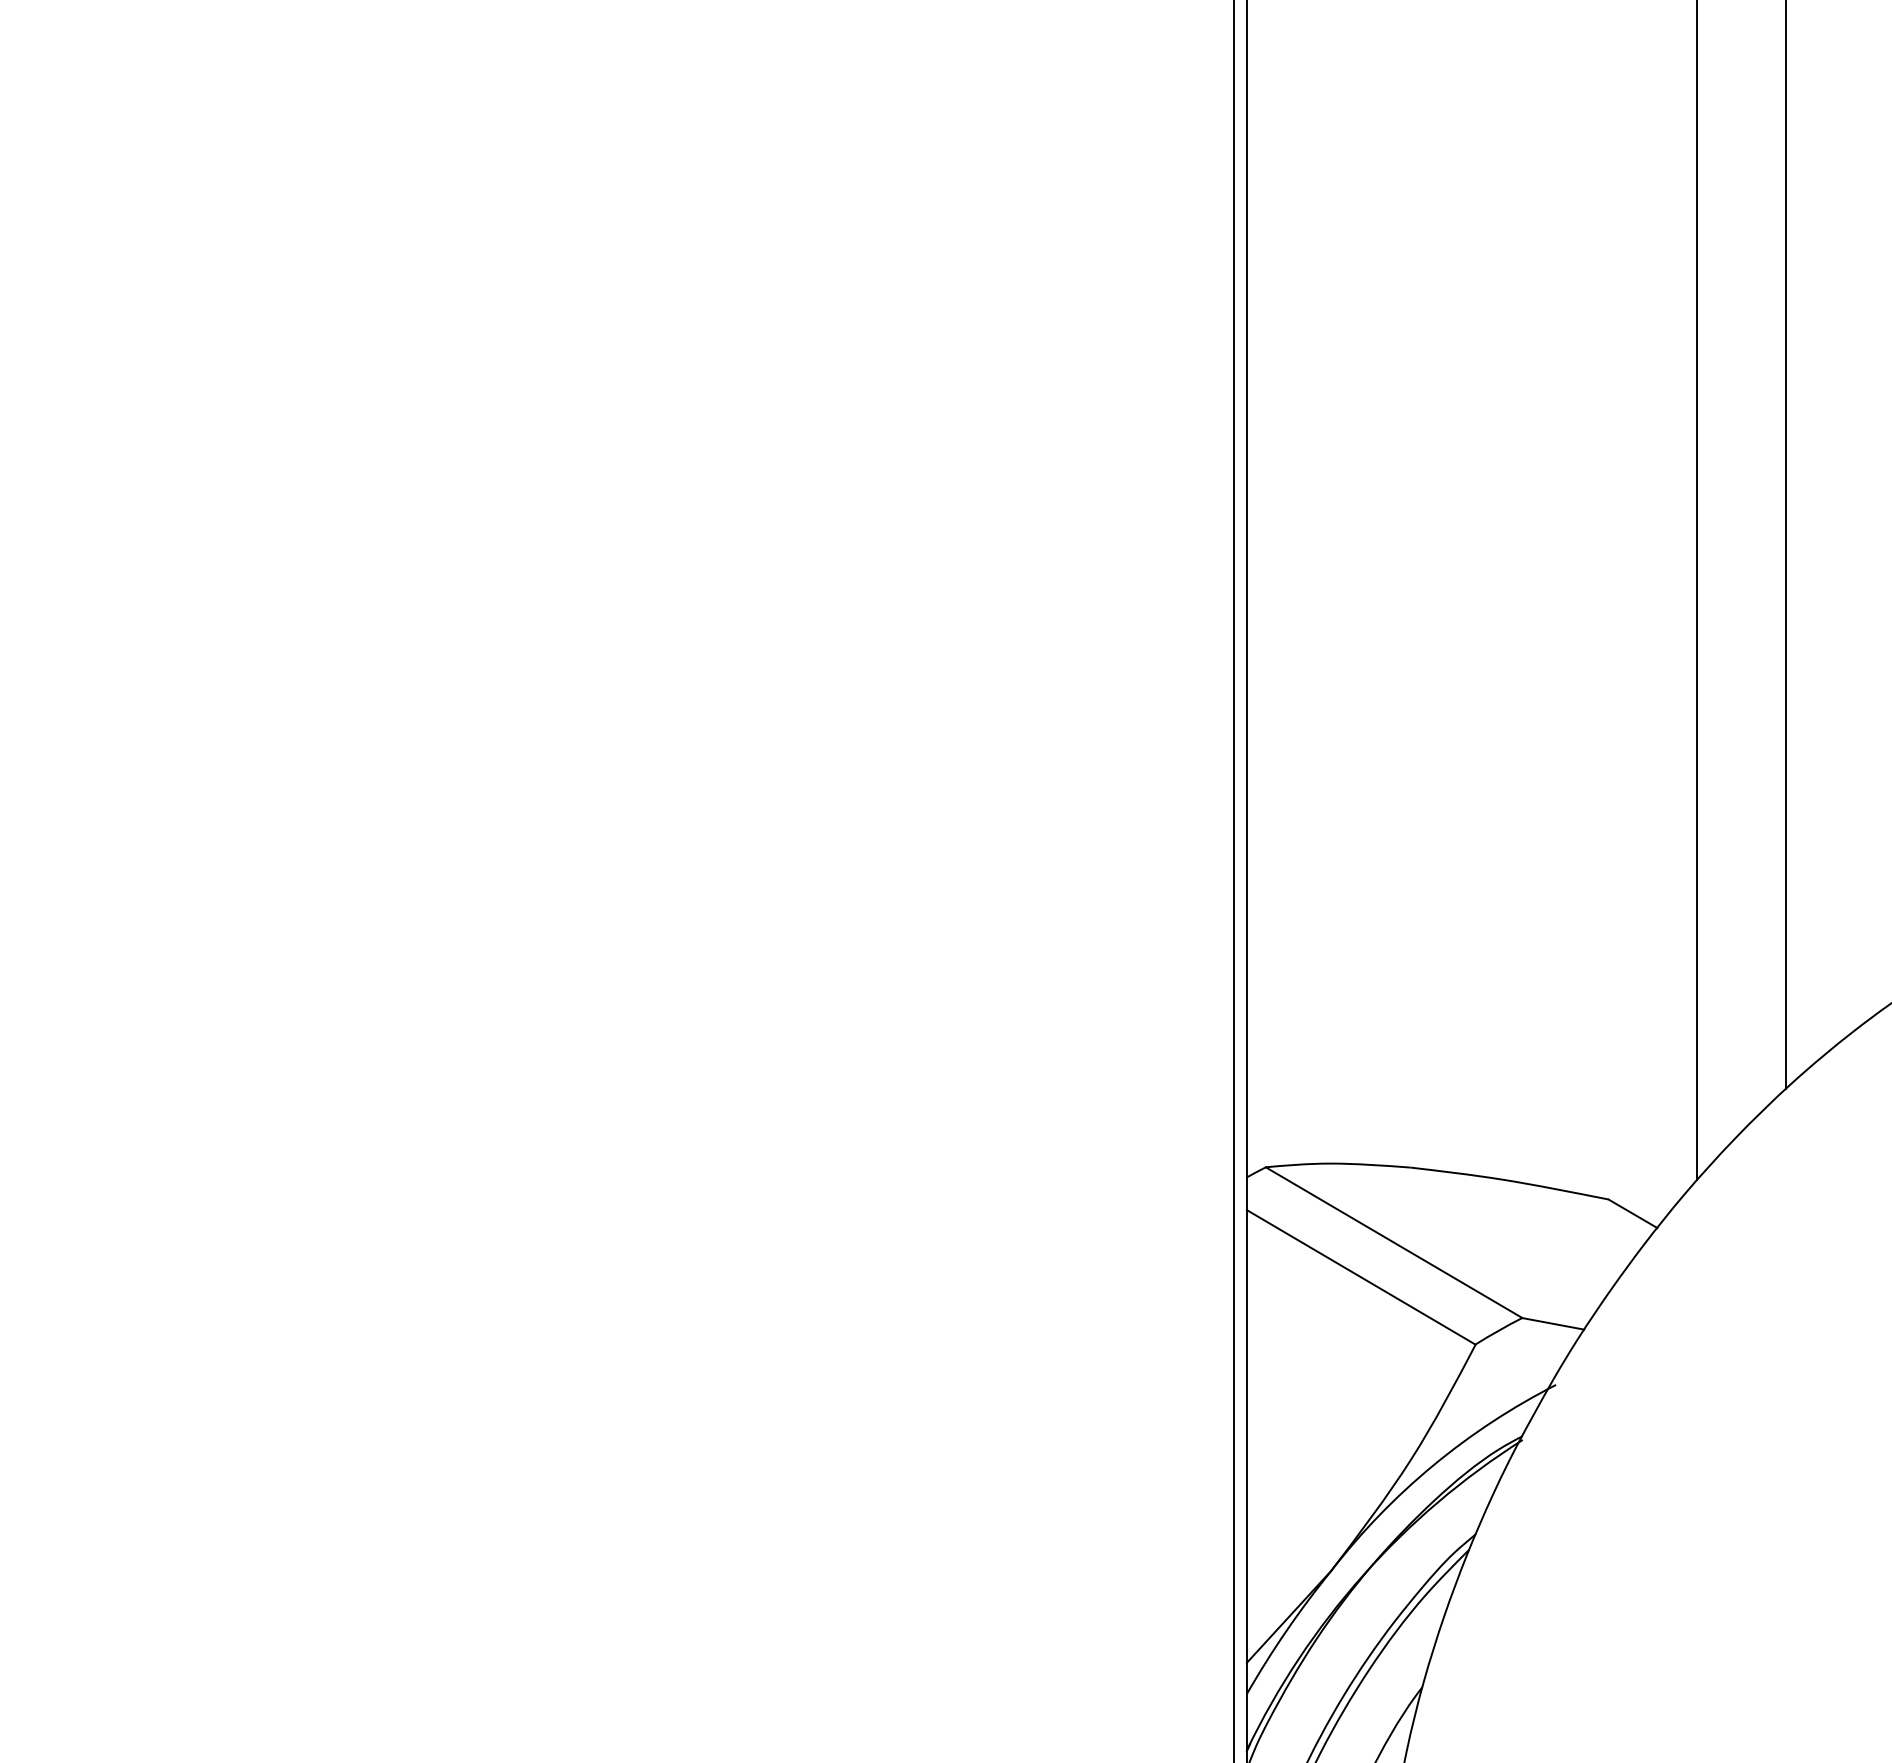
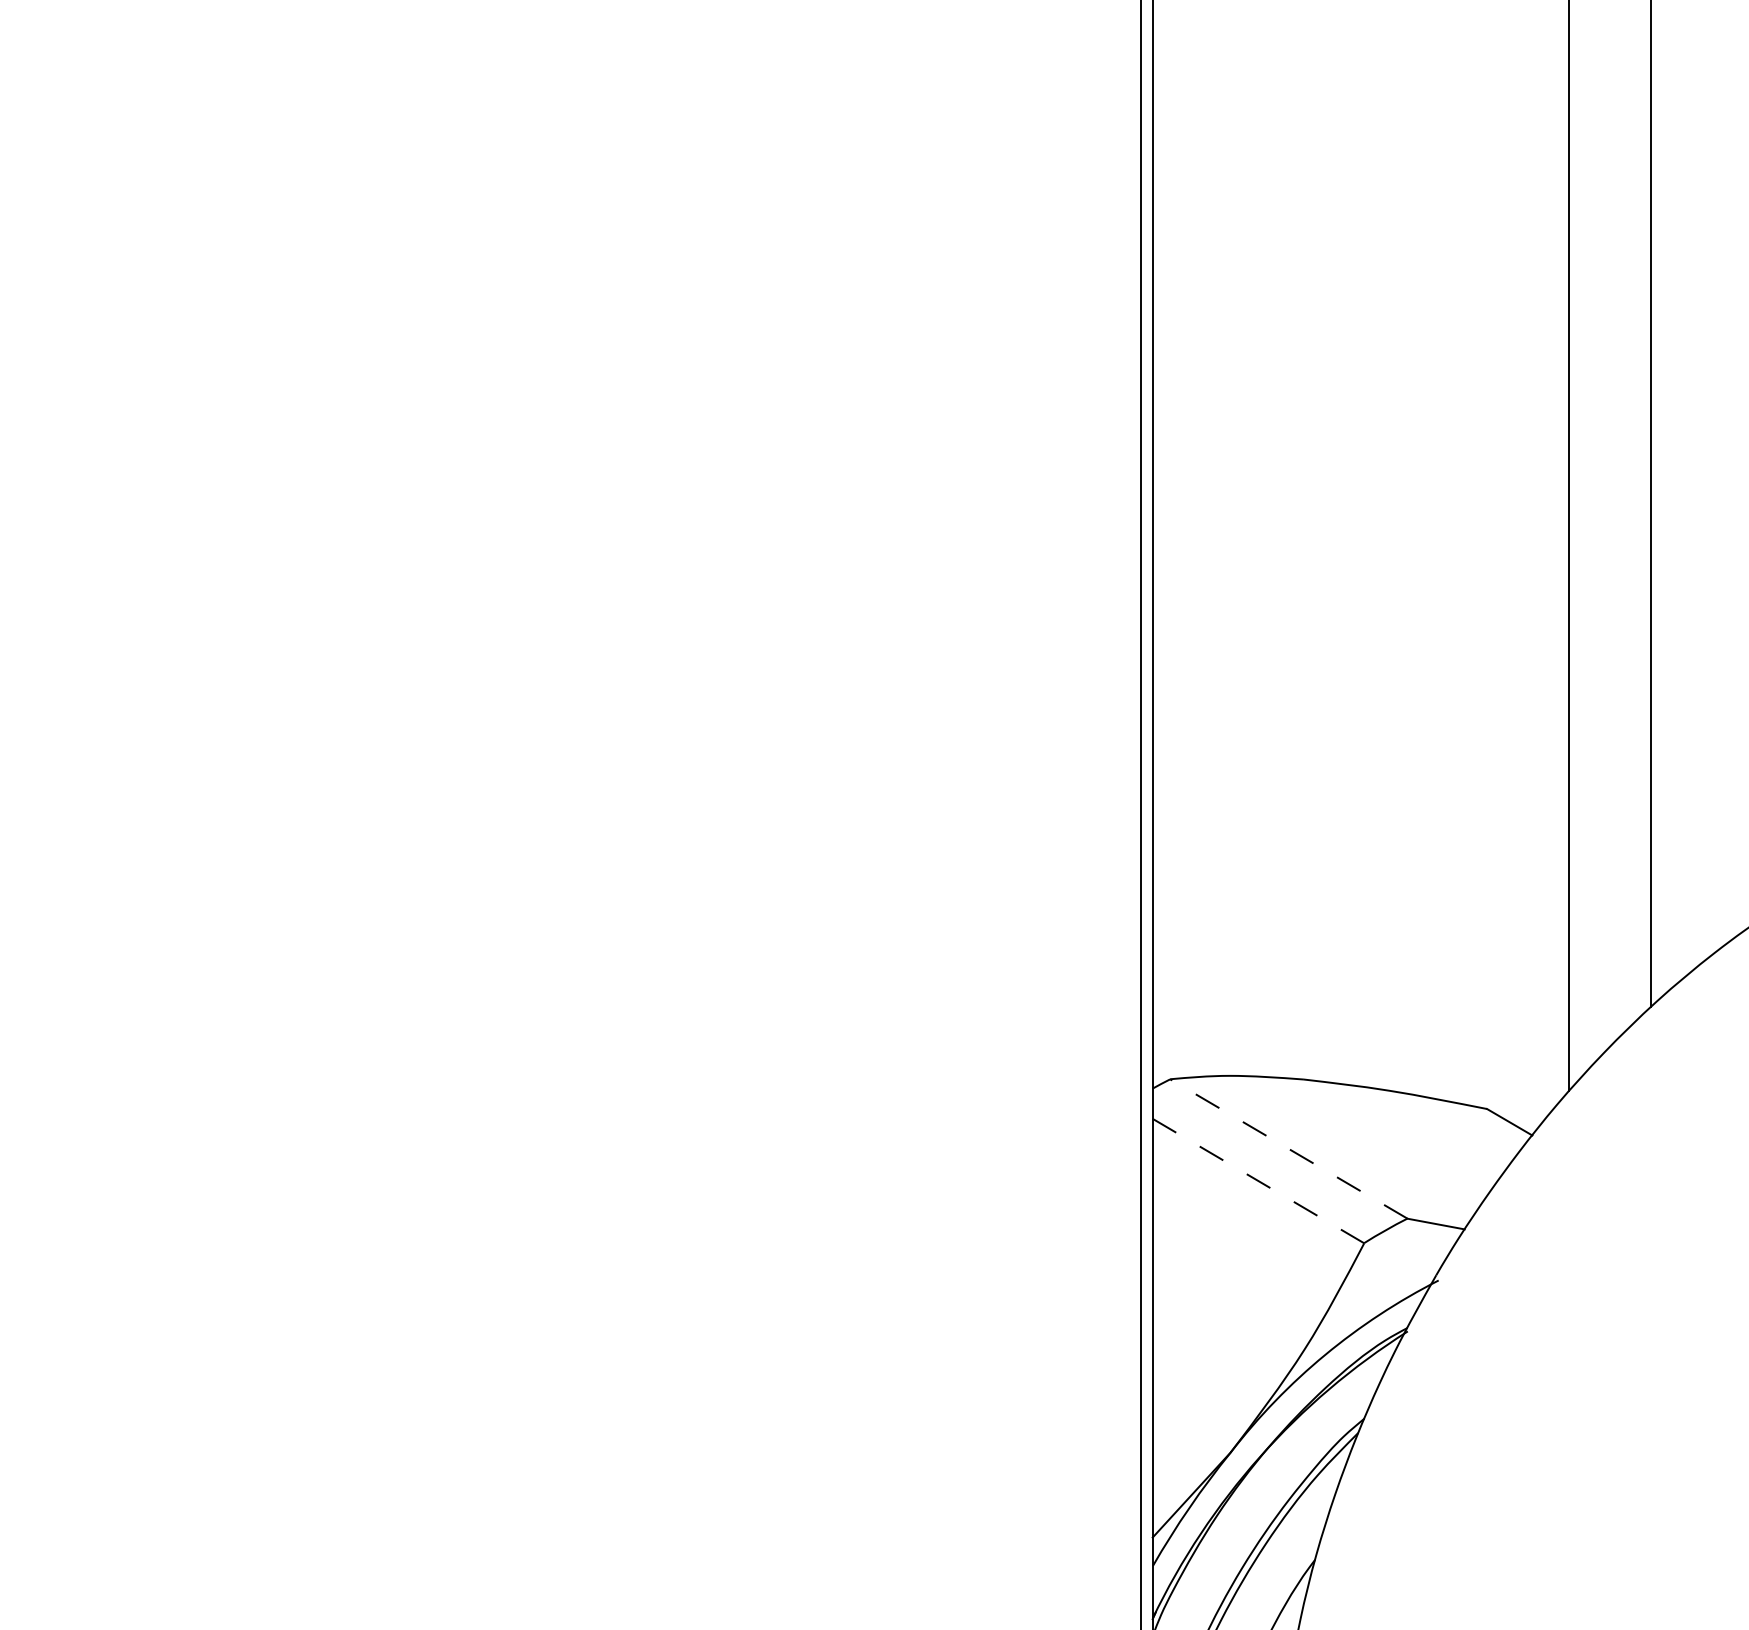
line: (1394, 1242) -> (1289, 1148), solid -> dashed
line: (1361, 1277) -> (1258, 1181), solid -> dashed

